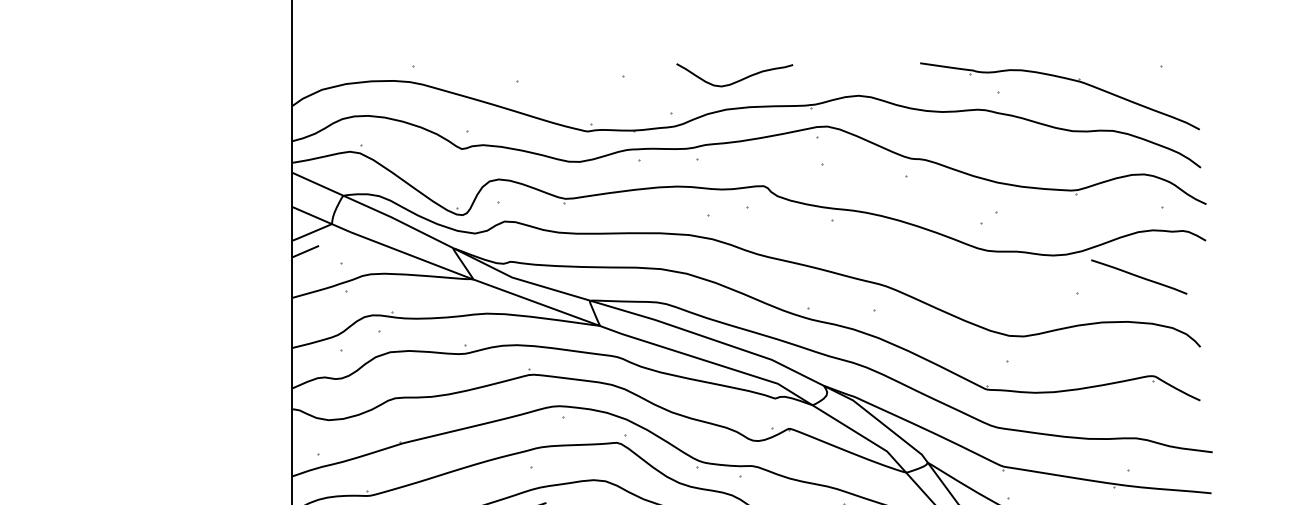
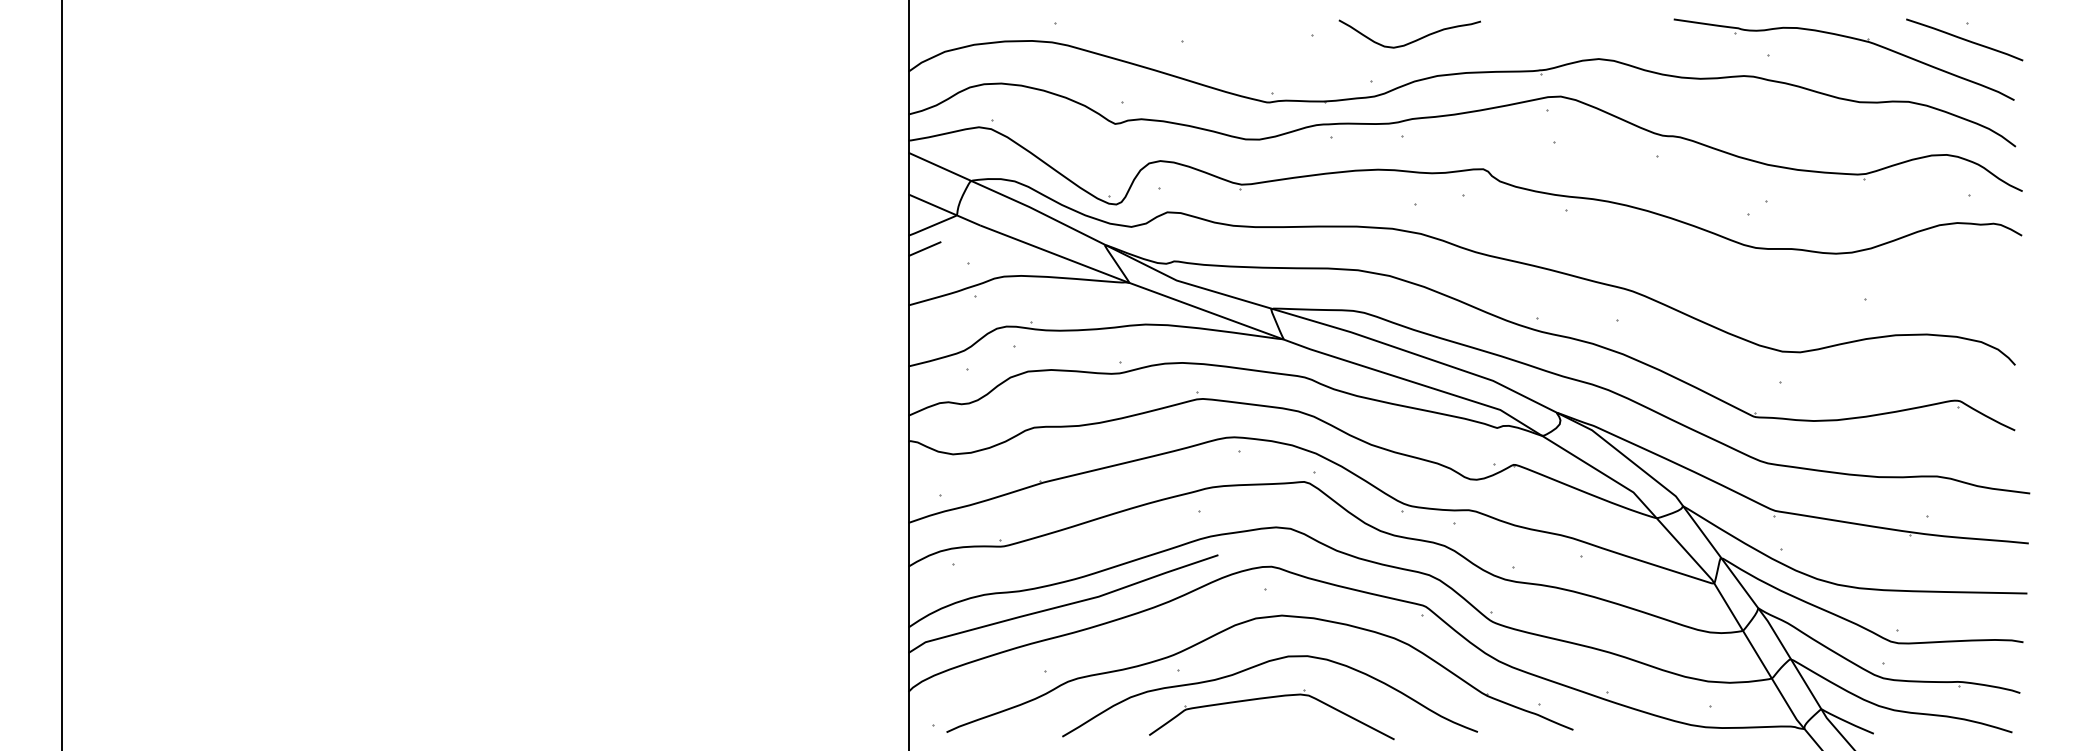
curve: (737, 80) -> (1413, 40), moved
line: (1139, 276) -> (1964, 39), moved

